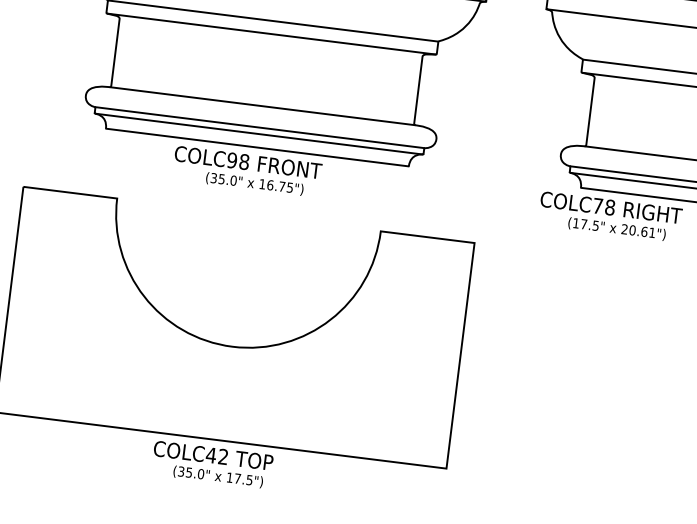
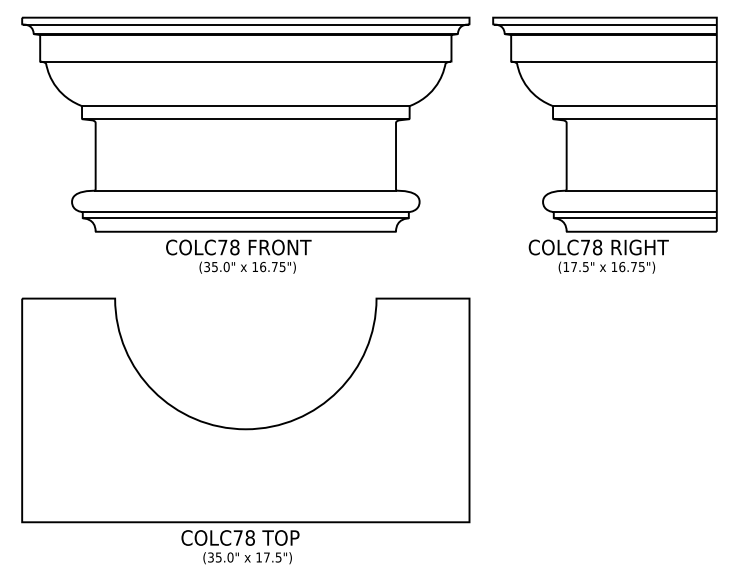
text: (231, 160) -> (222, 247), COLC98 -> COLC78
text: (637, 230) -> (627, 266), 20.61") -> 16.75")
text: (216, 455) -> (243, 537), COLC42 -> COLC78

